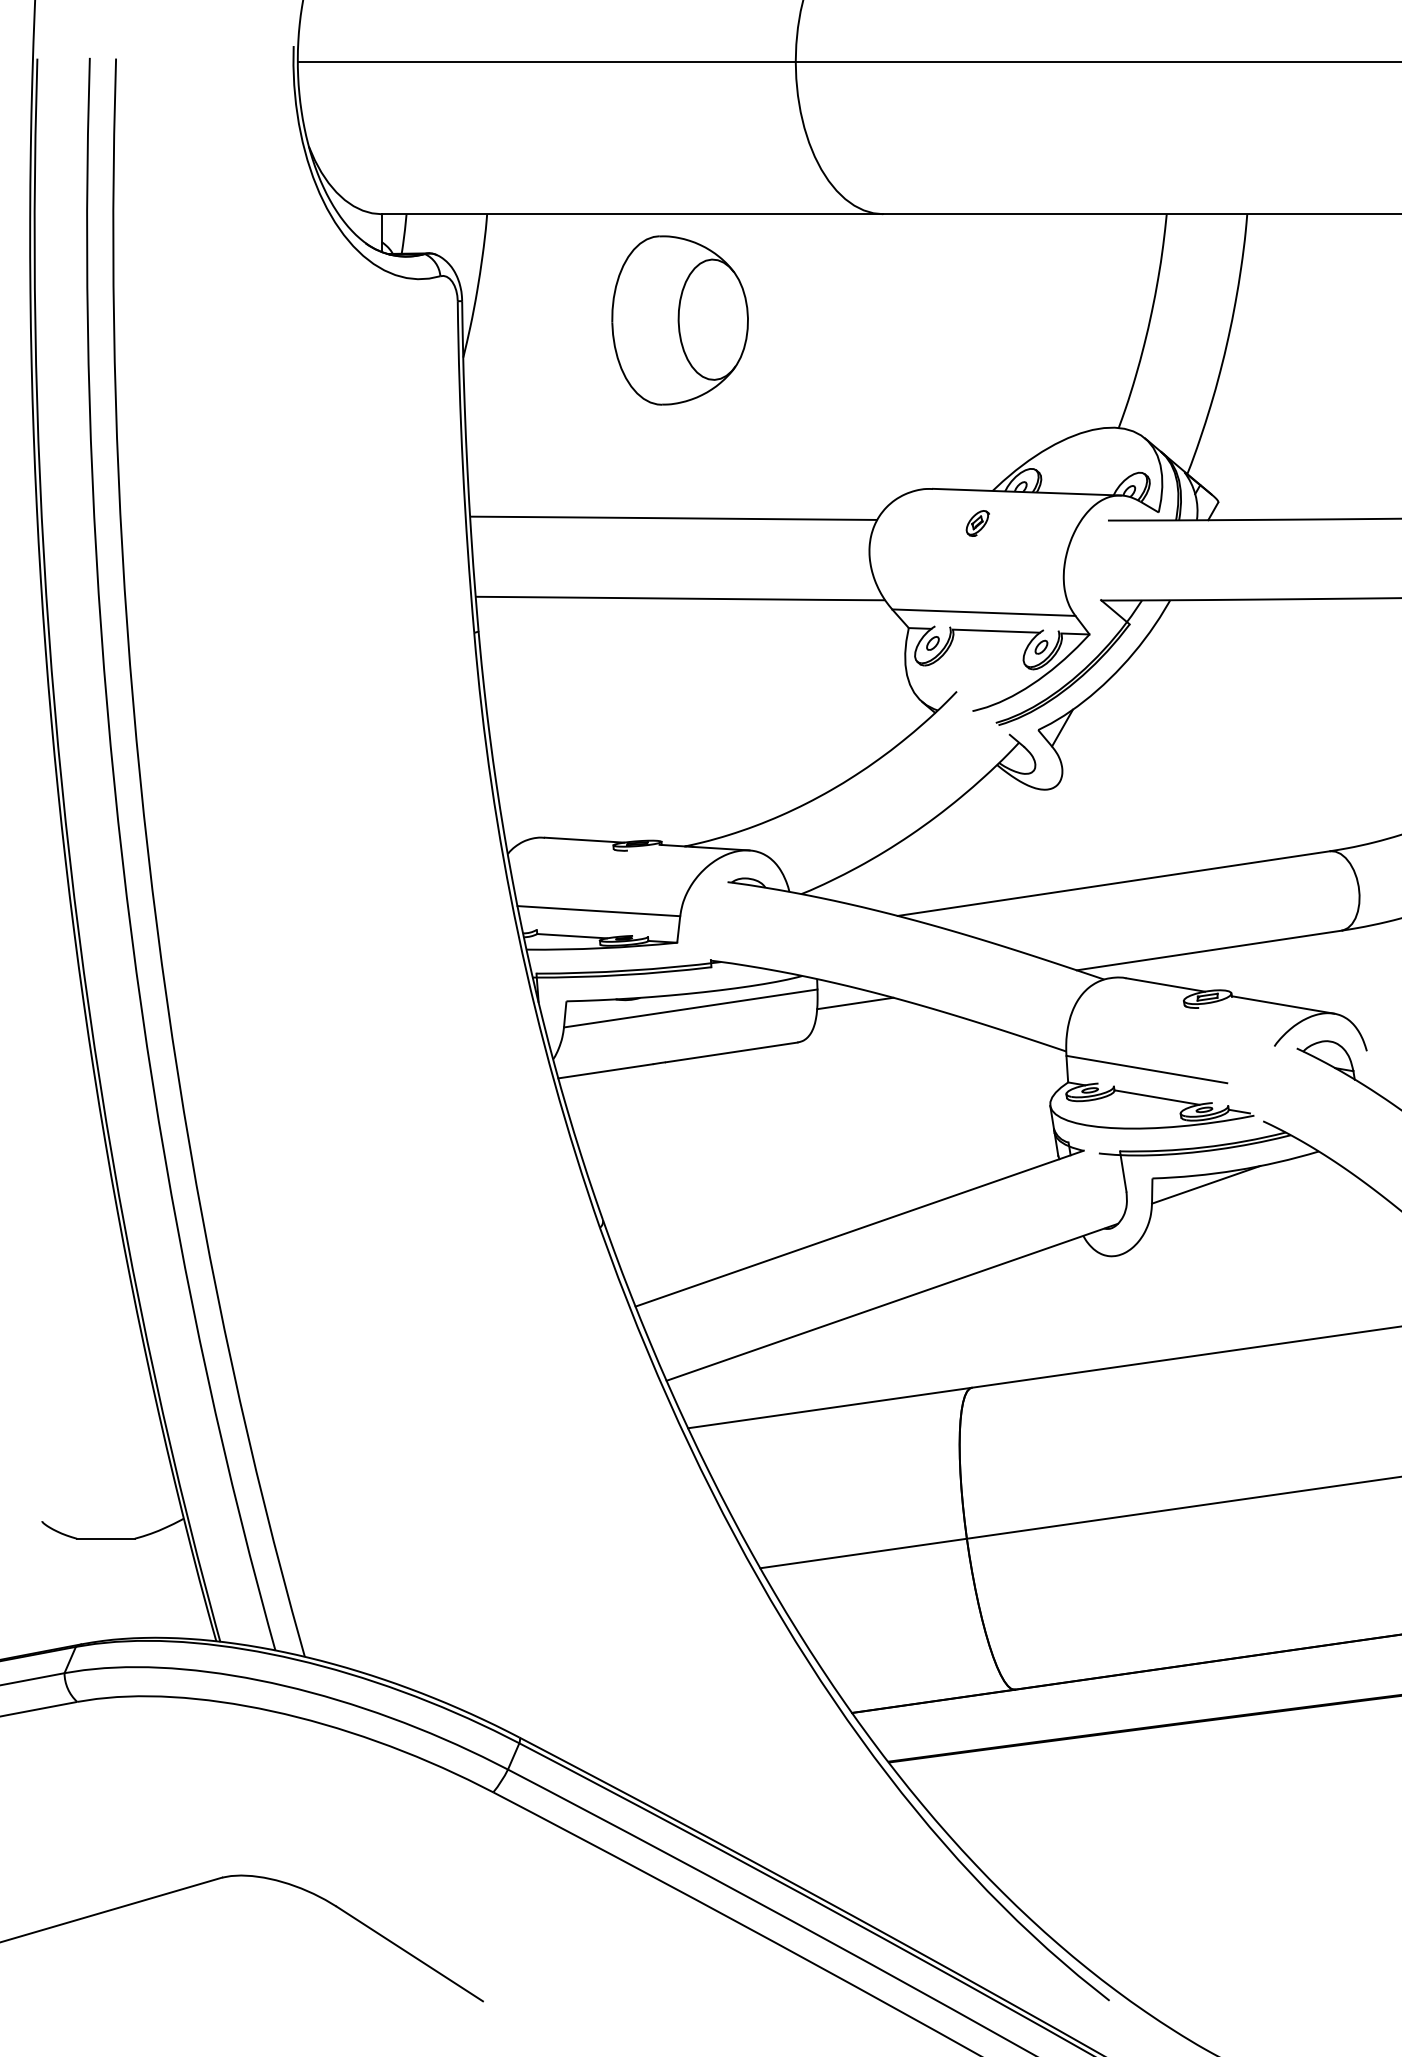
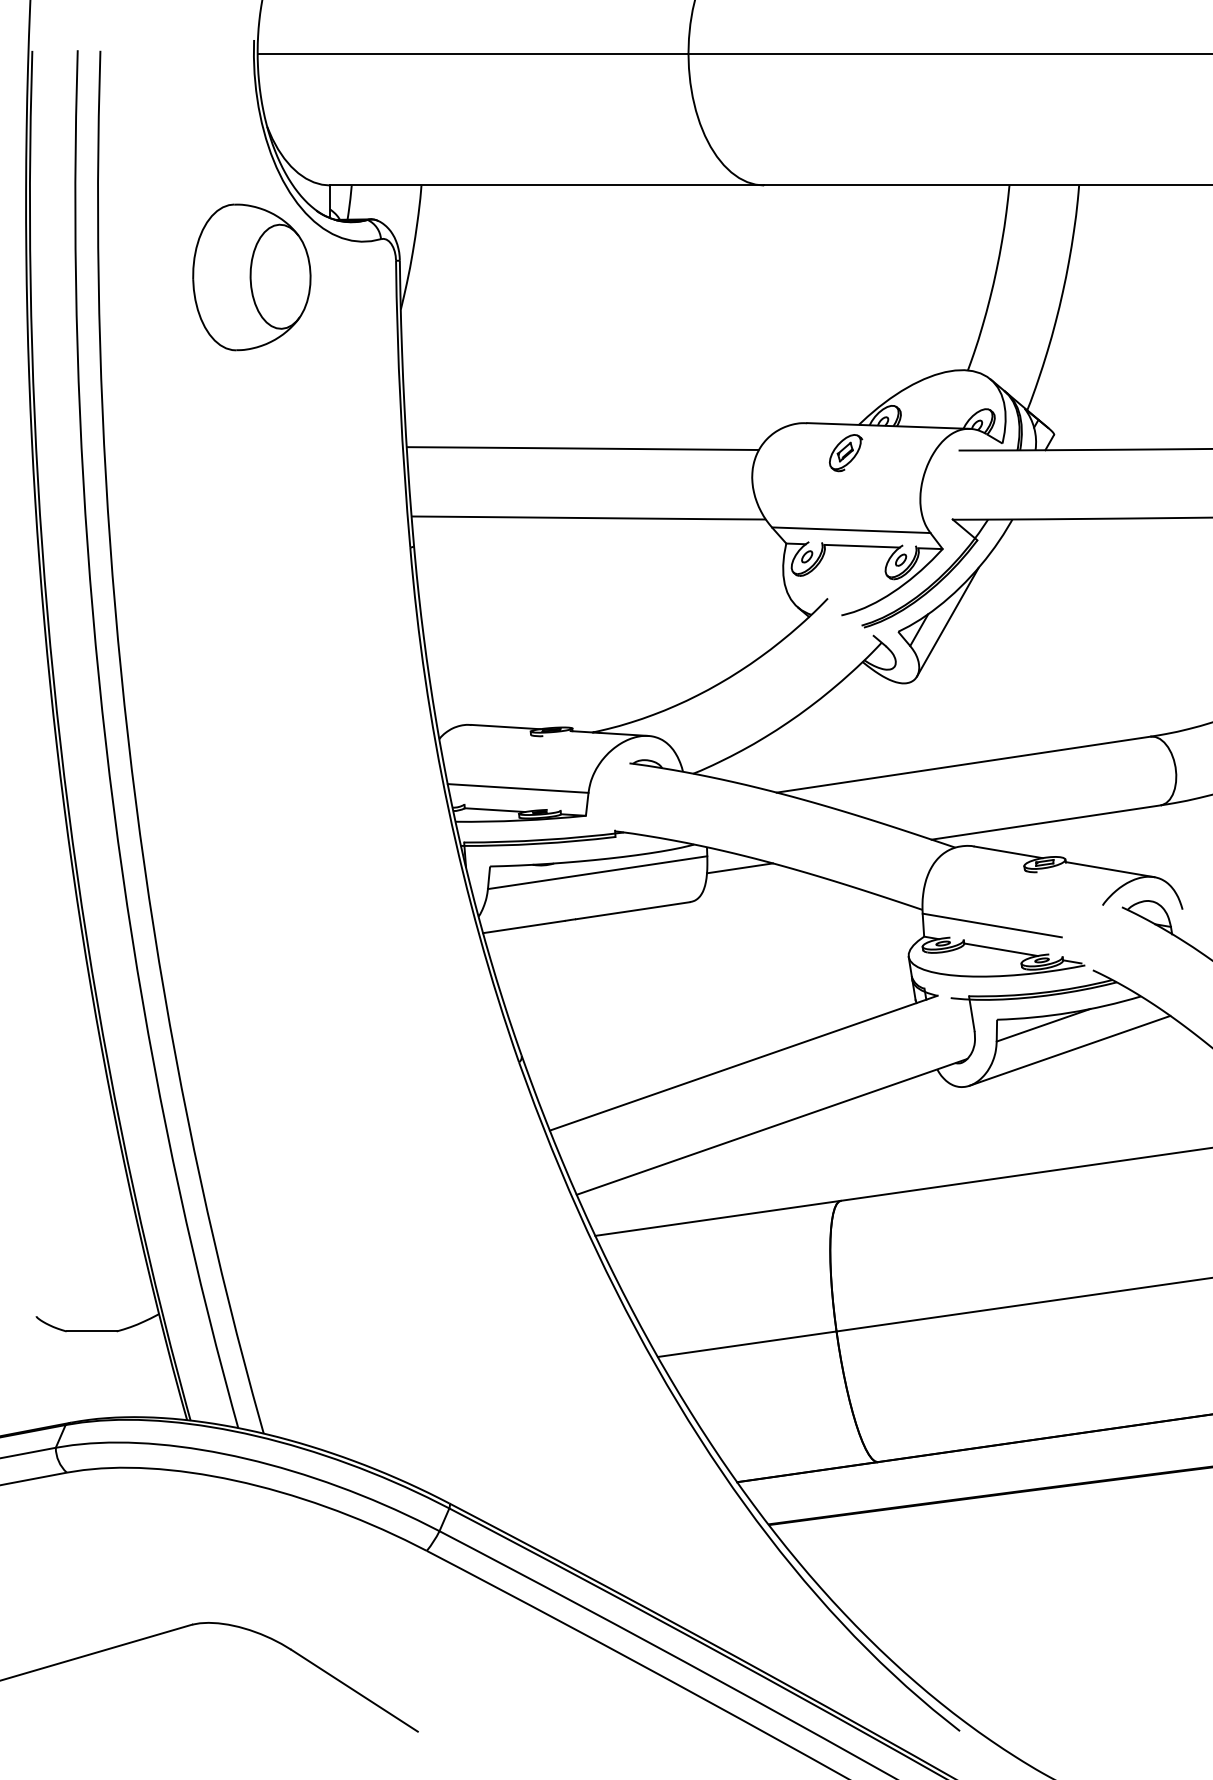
part: (679, 320) -> (251, 277), moved
part: (977, 523) -> (845, 453), size x1.67
line: (1095, 718) -> (947, 621), added
line: (1236, 1214) -> (1069, 1050), added

